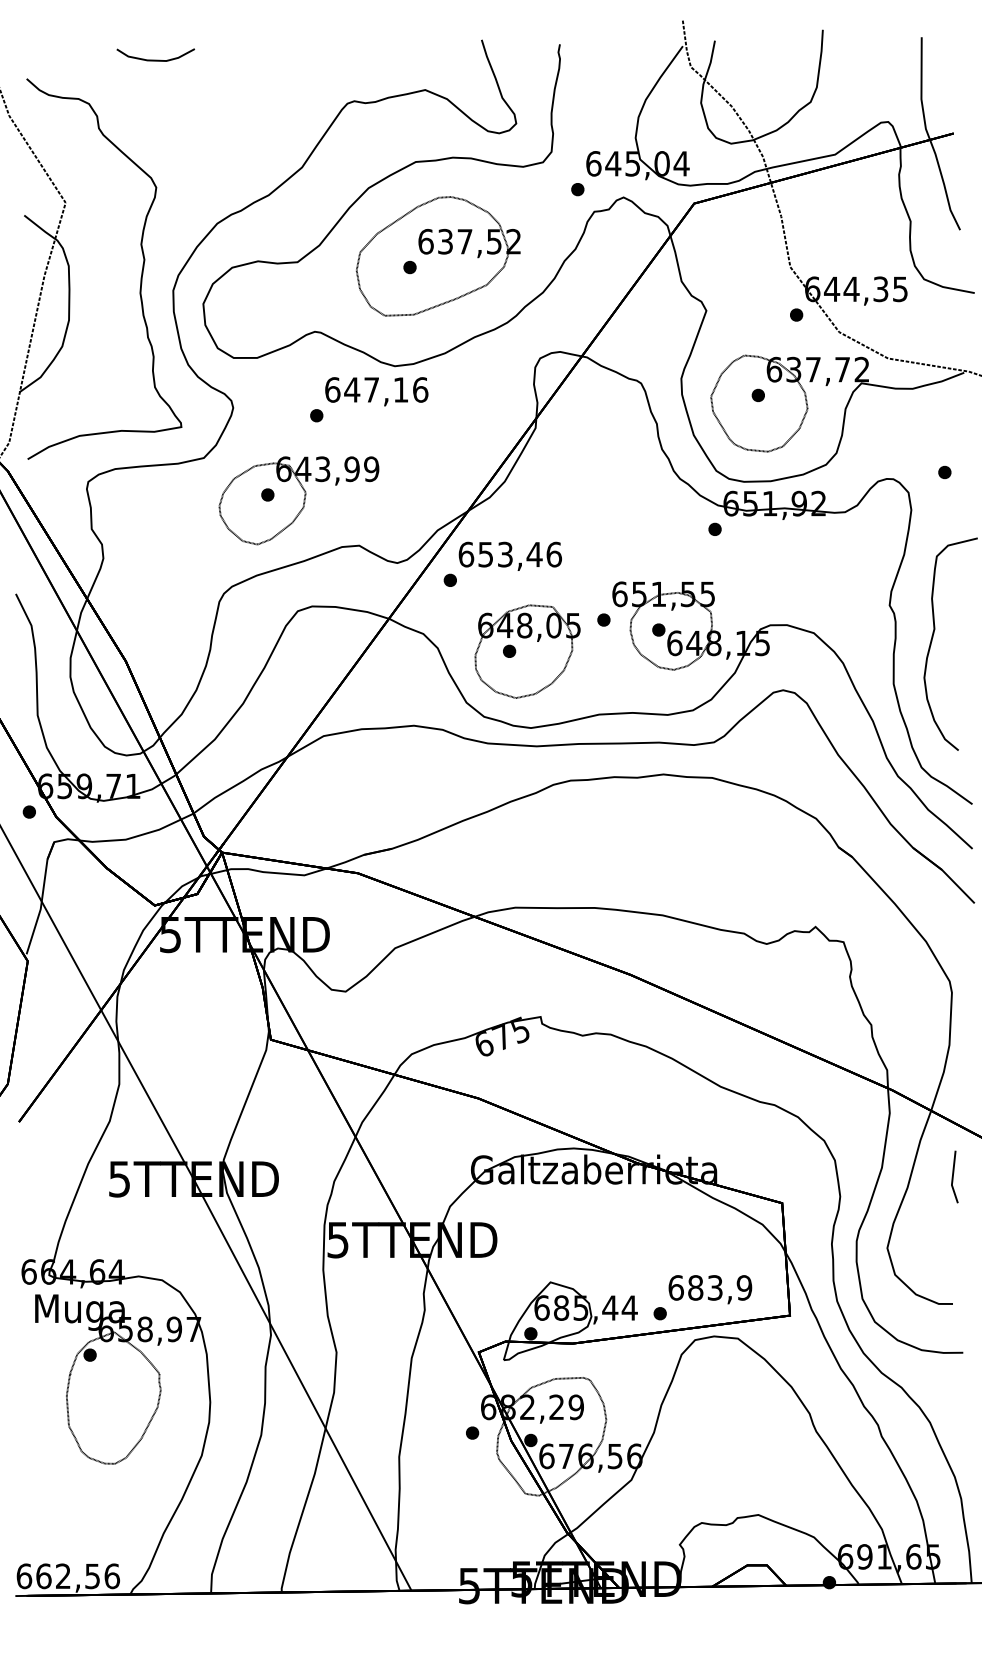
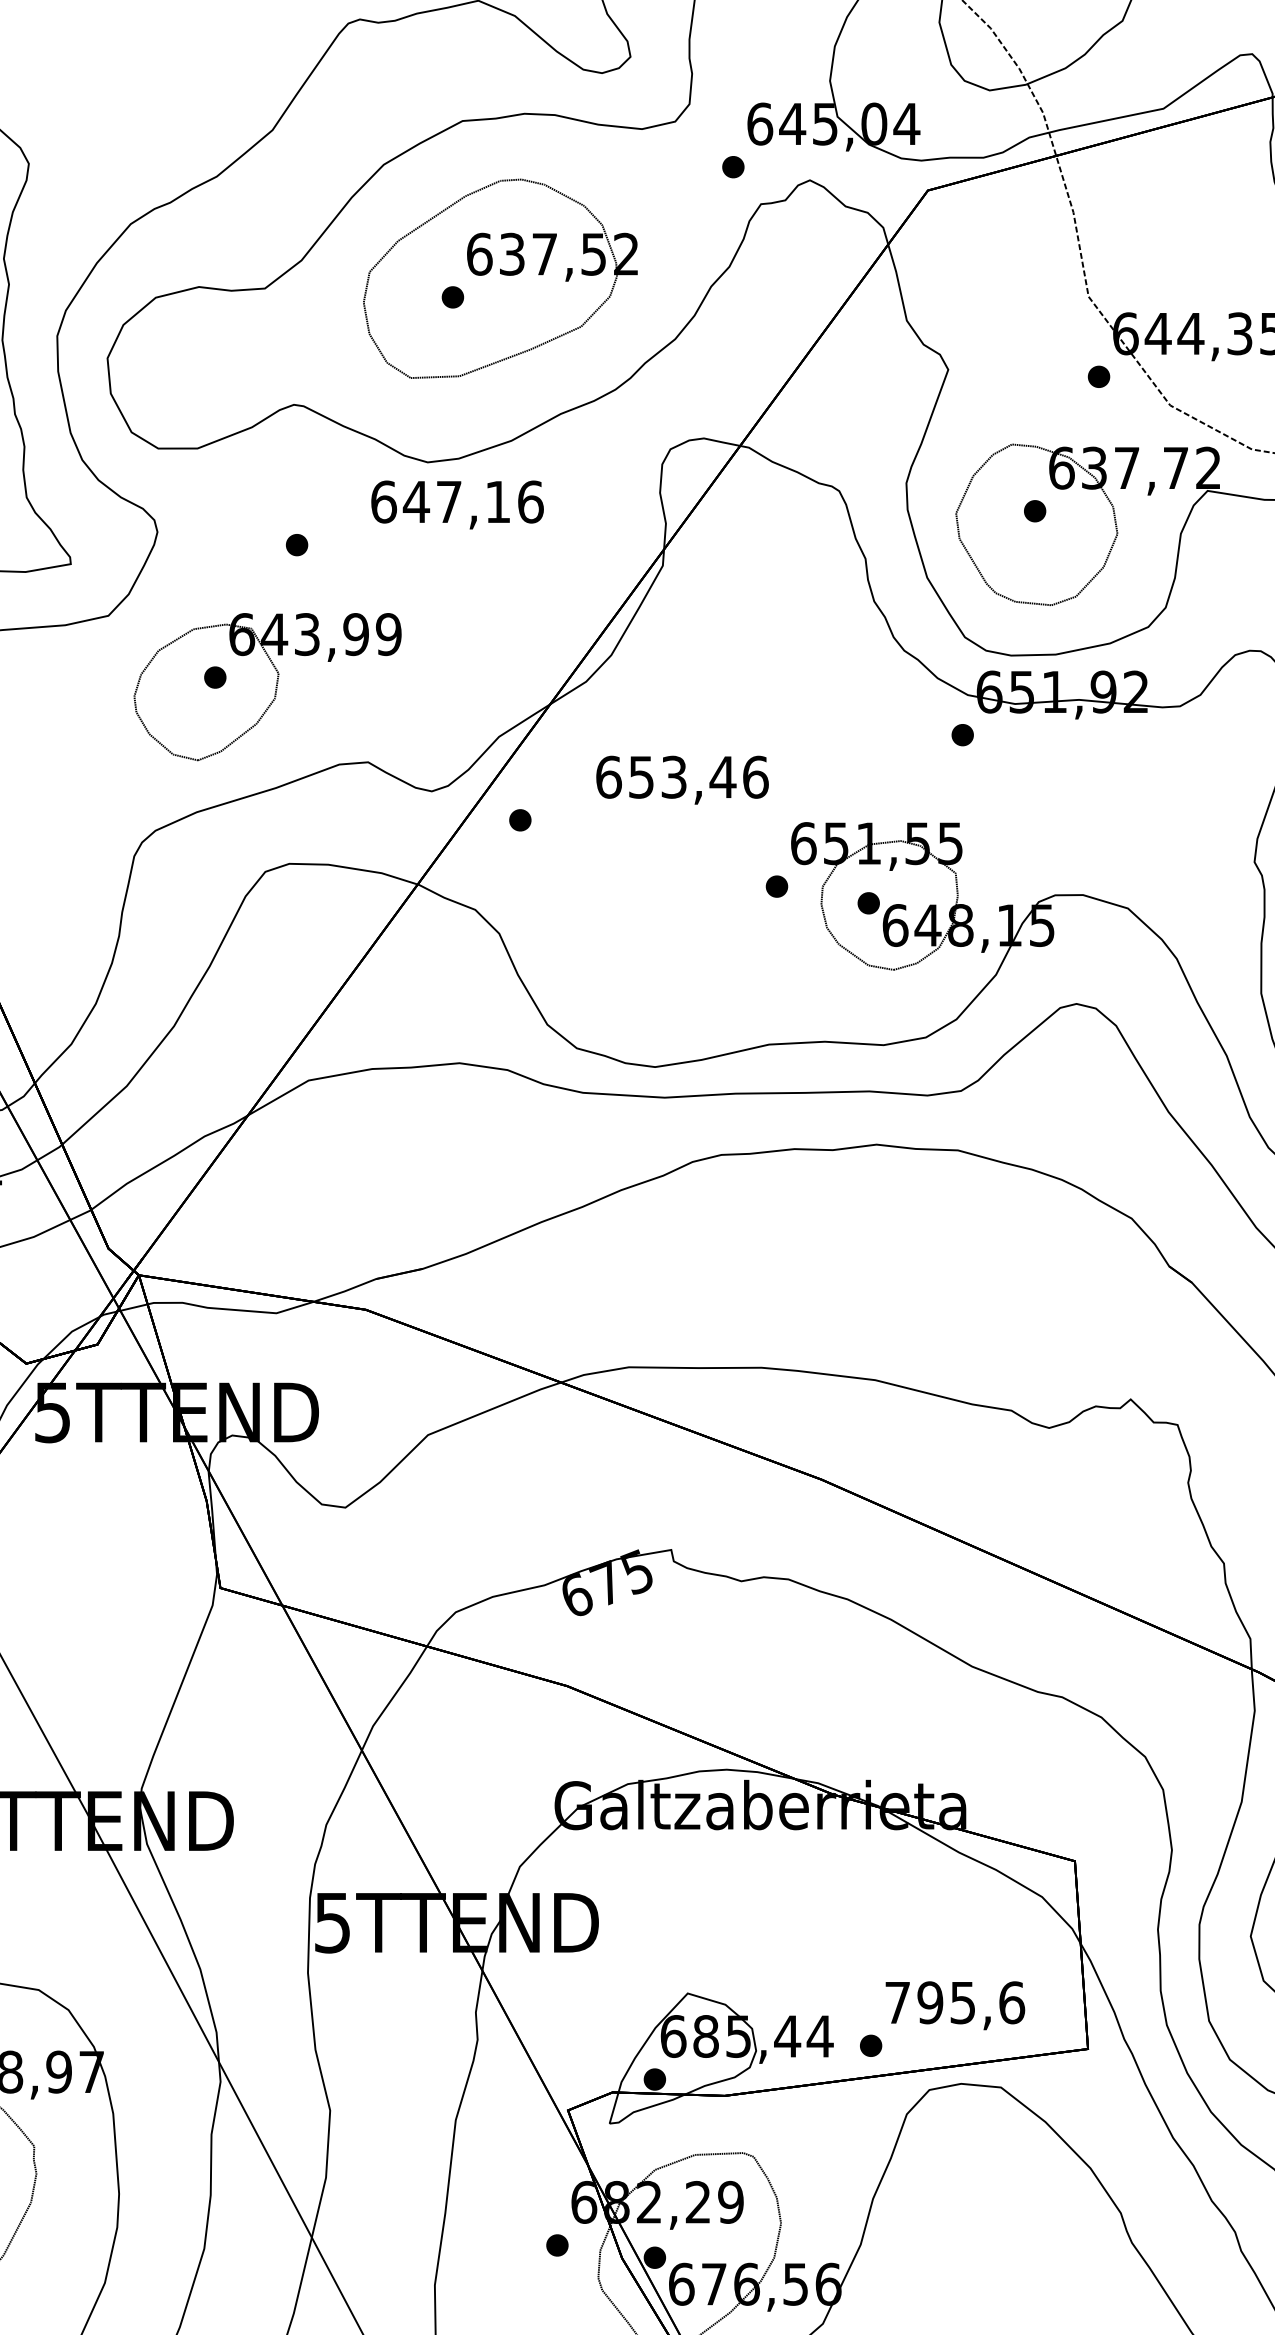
text: (376, 391) -> (457, 504), moved
text: (509, 555) -> (681, 778), moved
part: (527, 651) -> (649, 939), removed
text: (710, 1287) -> (955, 2002), 683,9 -> 795,6

